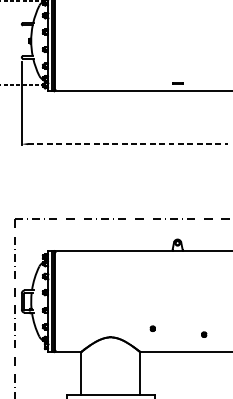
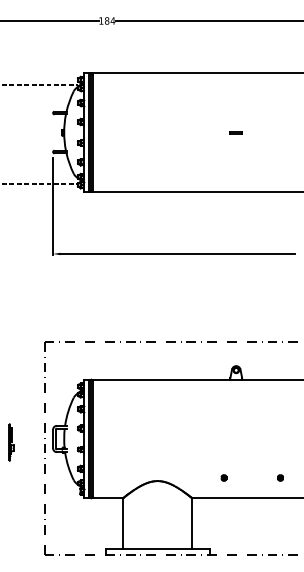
part: (176, 83) -> (235, 132), moved
line: (128, 143) -> (178, 253), dashed -> solid
part: (152, 328) -> (223, 477), moved
part: (204, 334) -> (280, 477), moved

